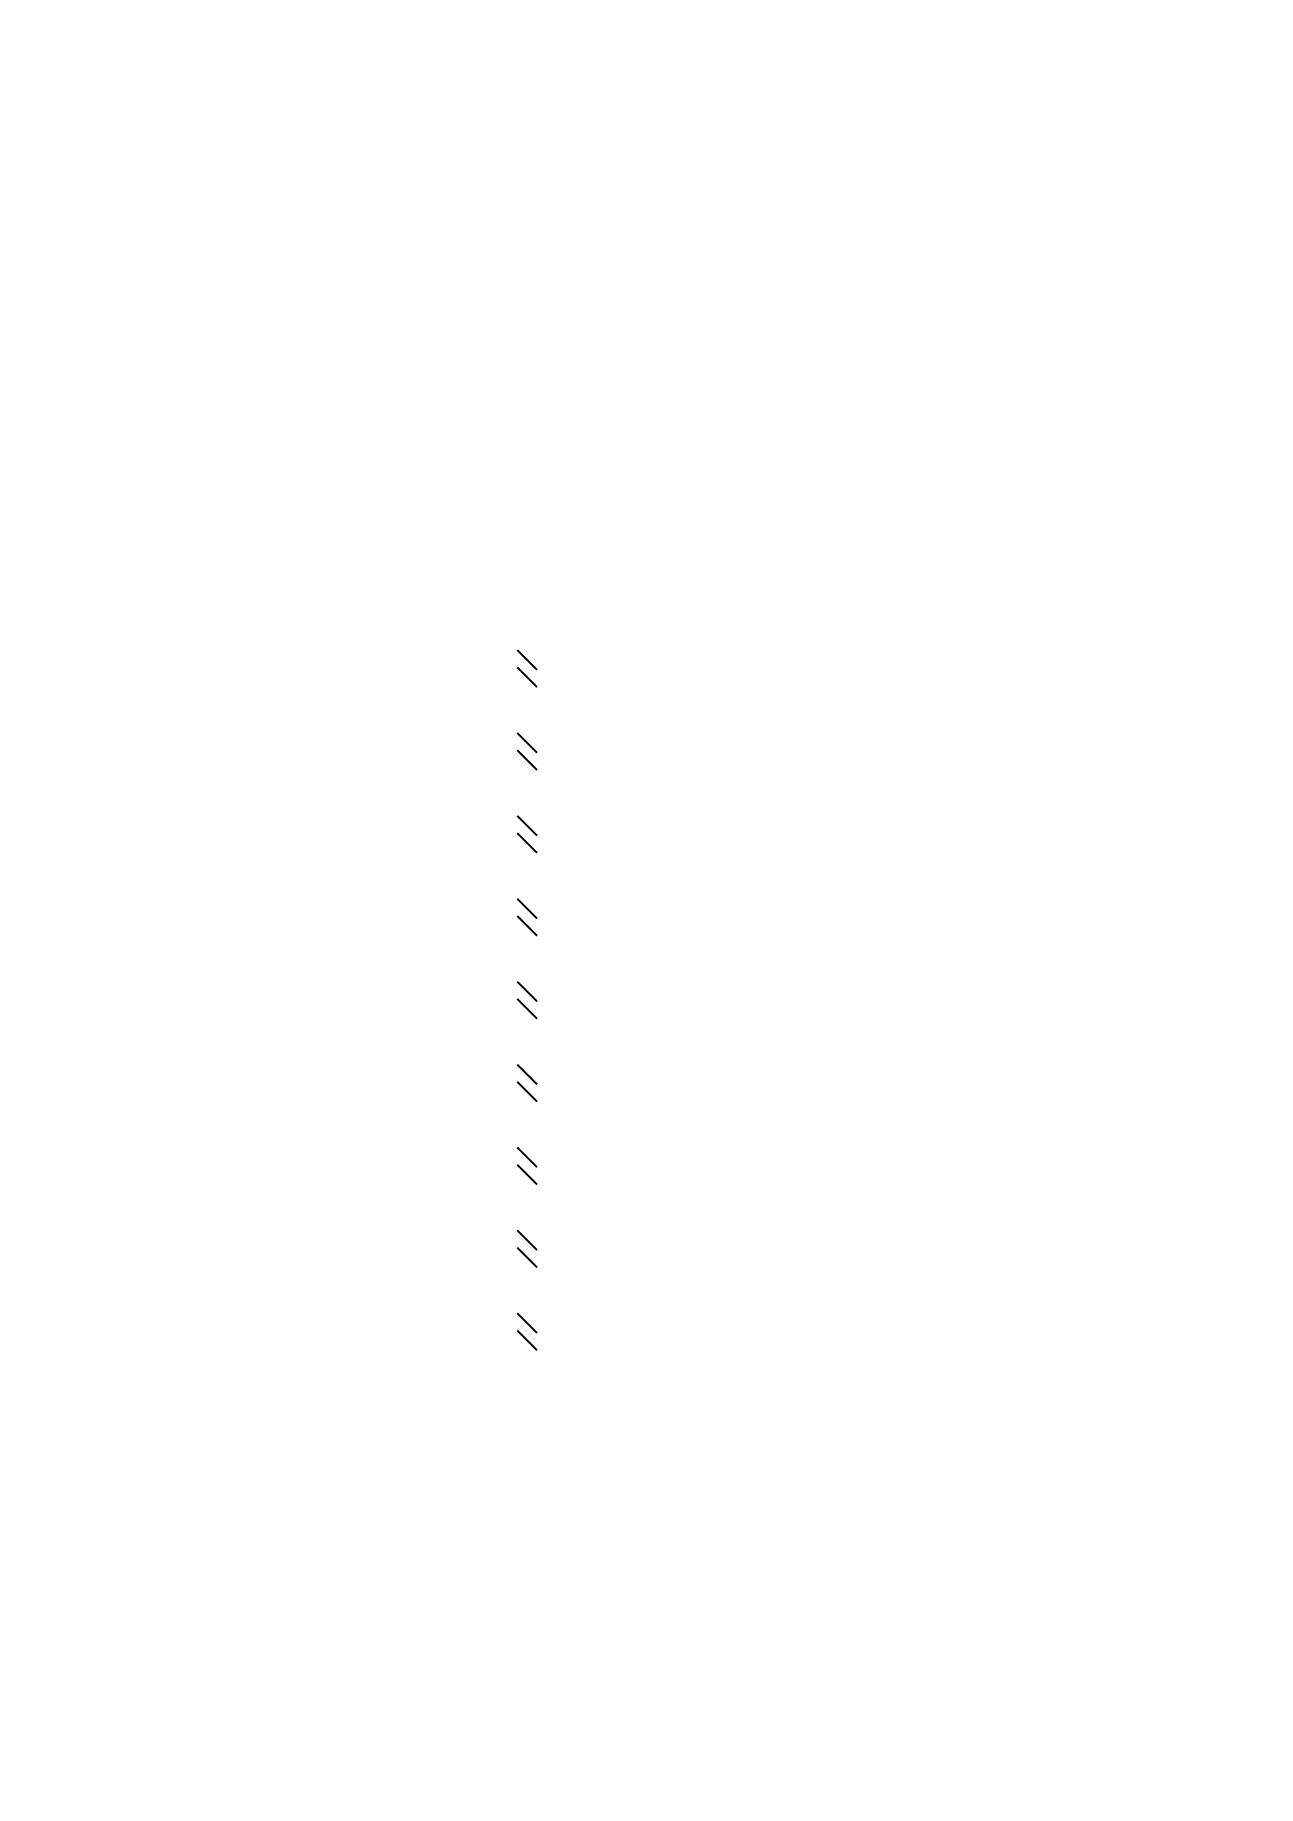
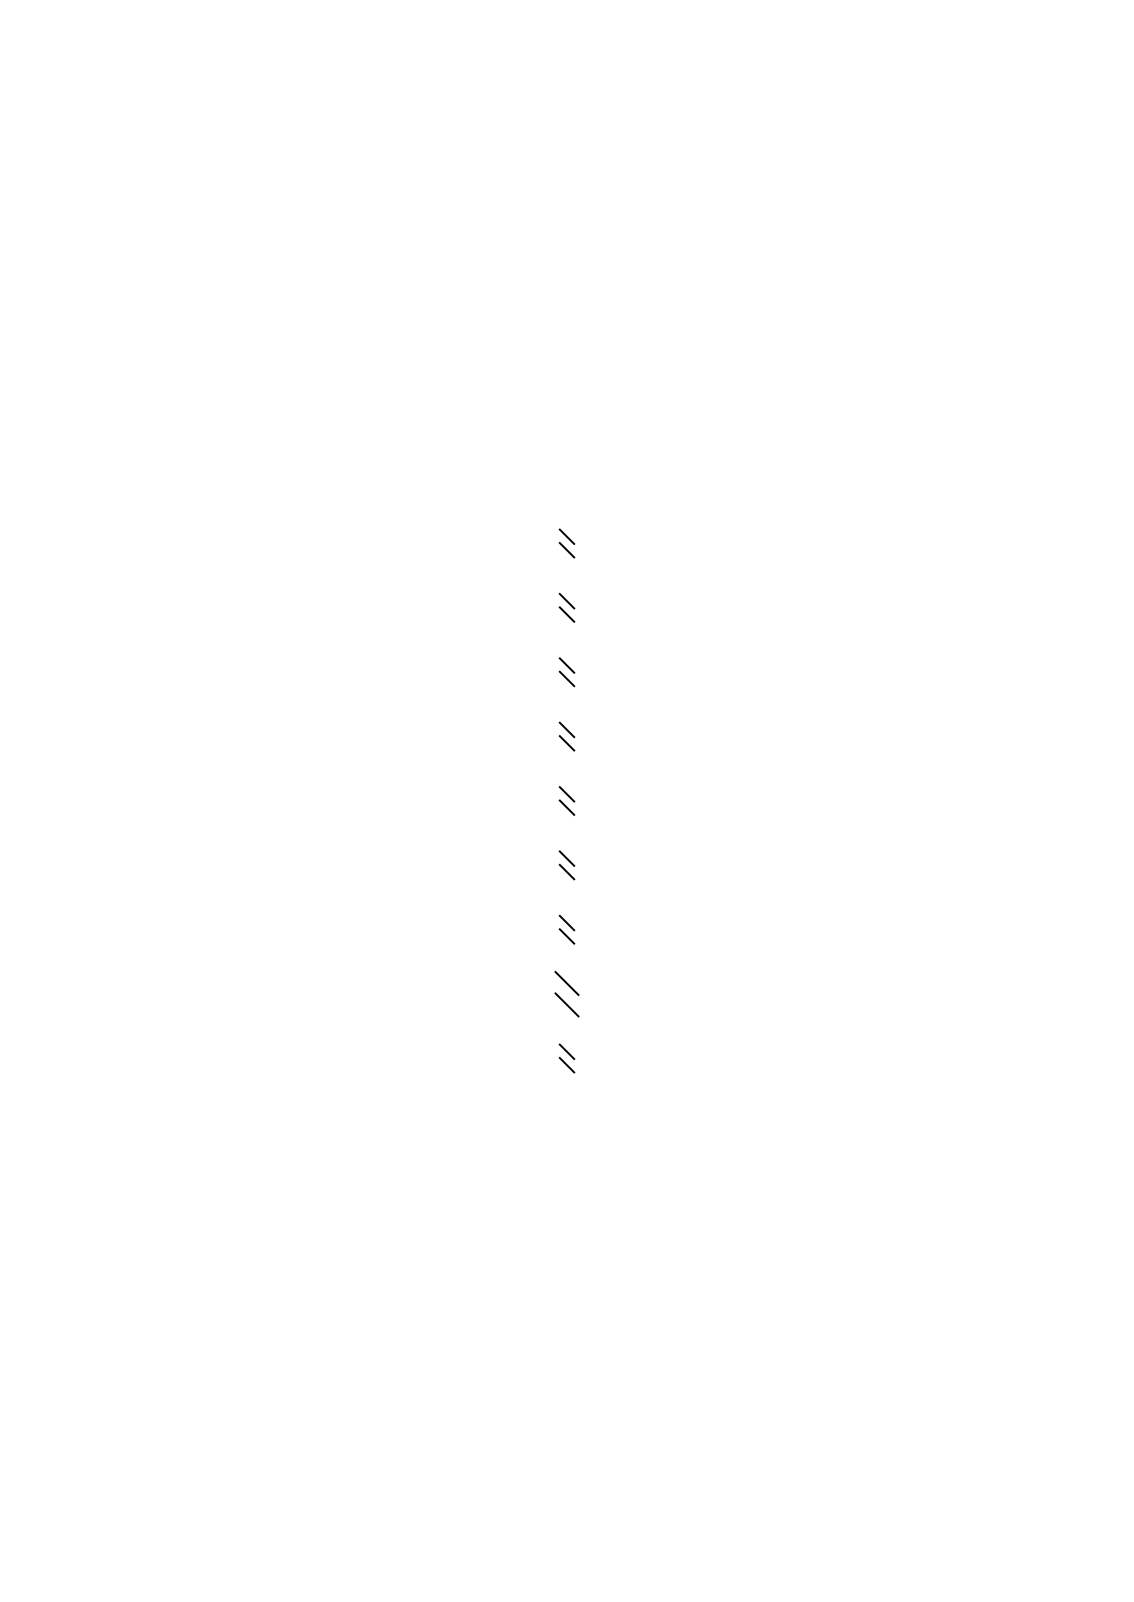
part: (526, 1248) -> (566, 993), size x1.6

